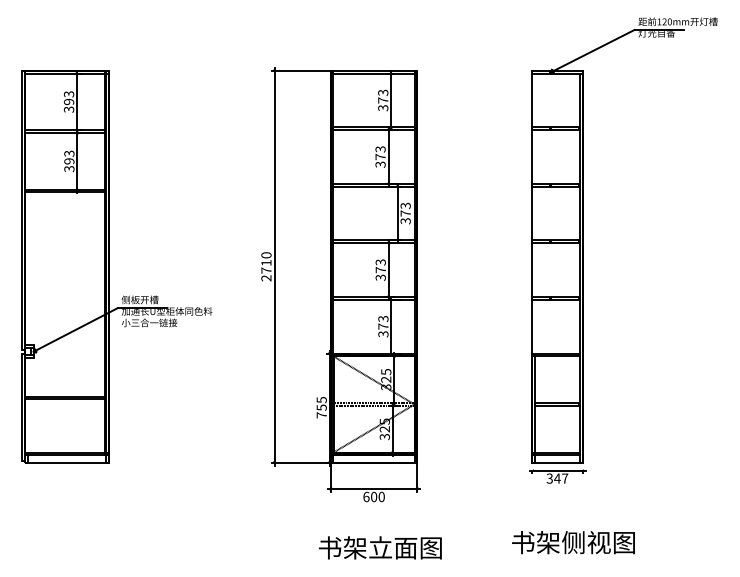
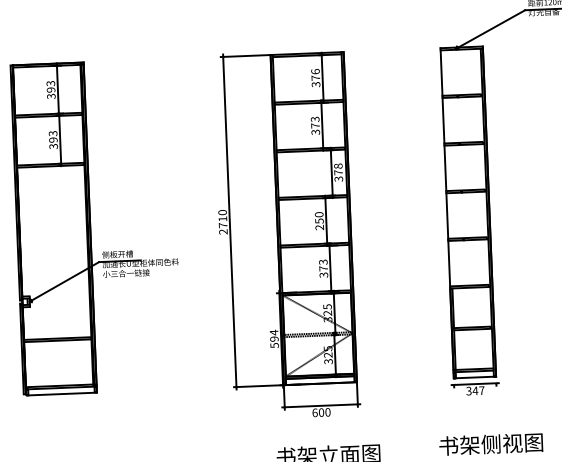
text: (383, 92) -> (315, 71), 373 -> 376
text: (405, 205) -> (338, 165), 373 -> 378
text: (380, 269) -> (319, 220), 373 -> 250
text: (321, 407) -> (274, 338), 755 -> 594

